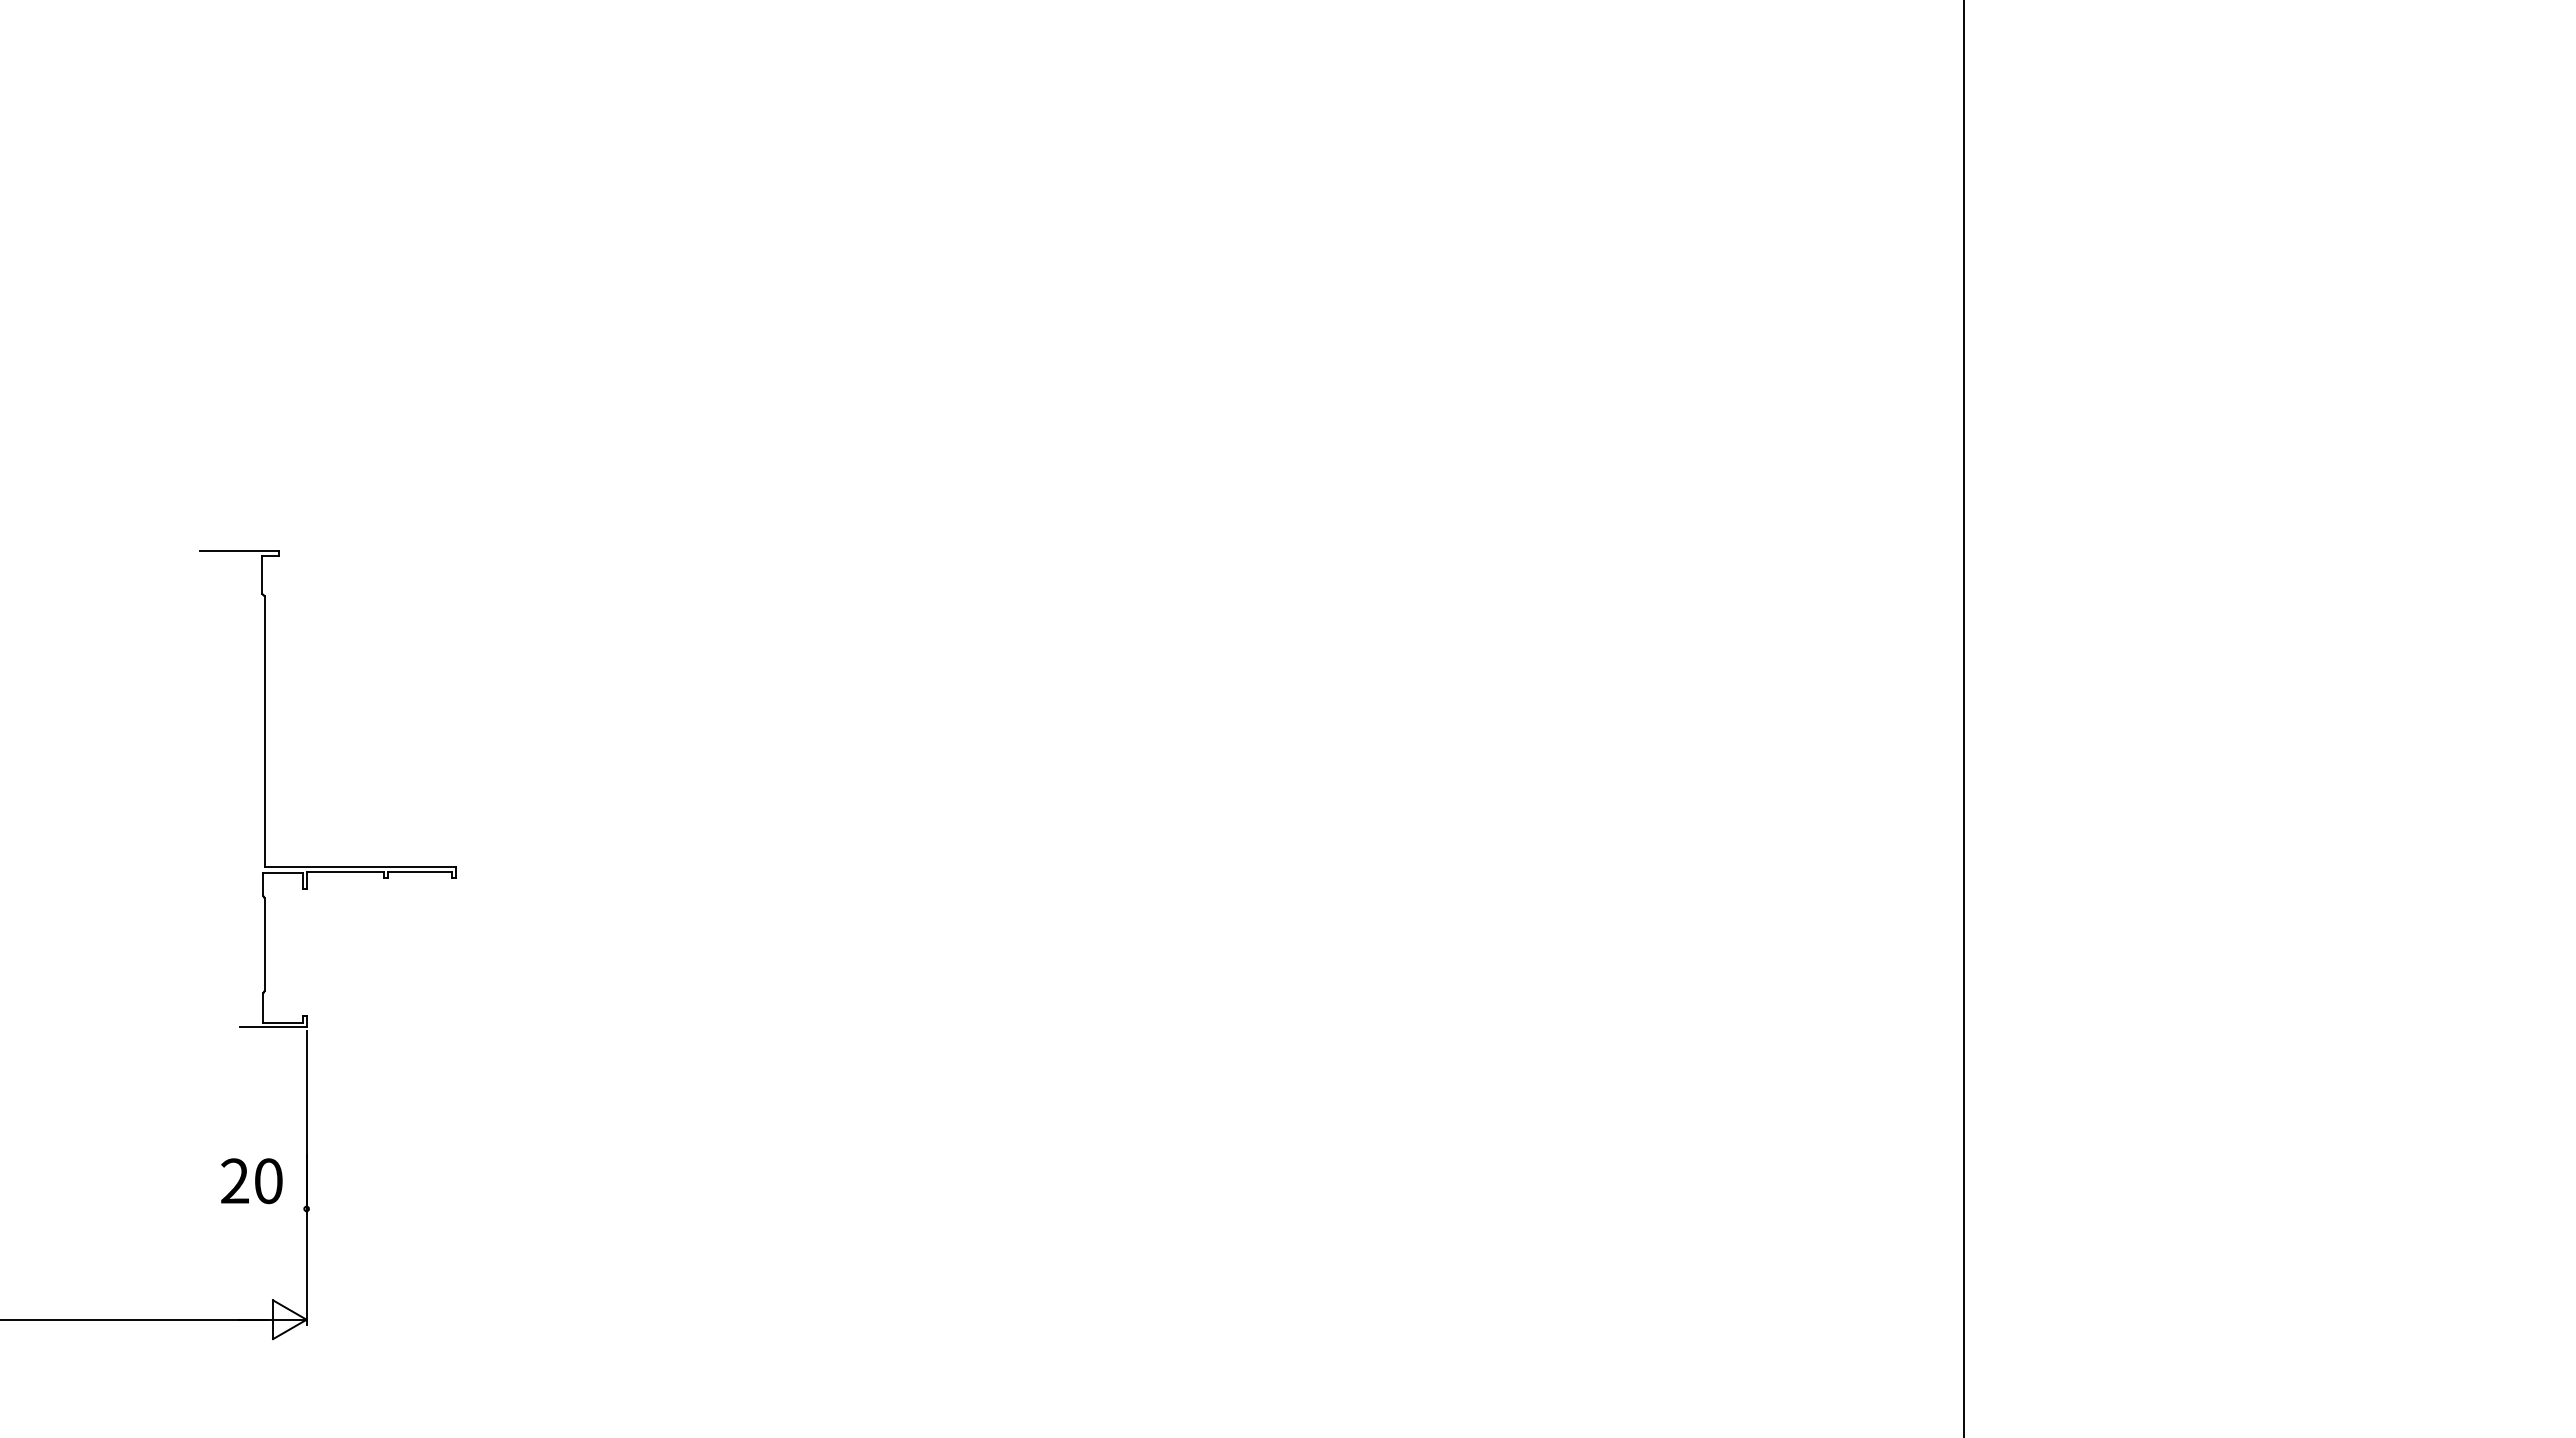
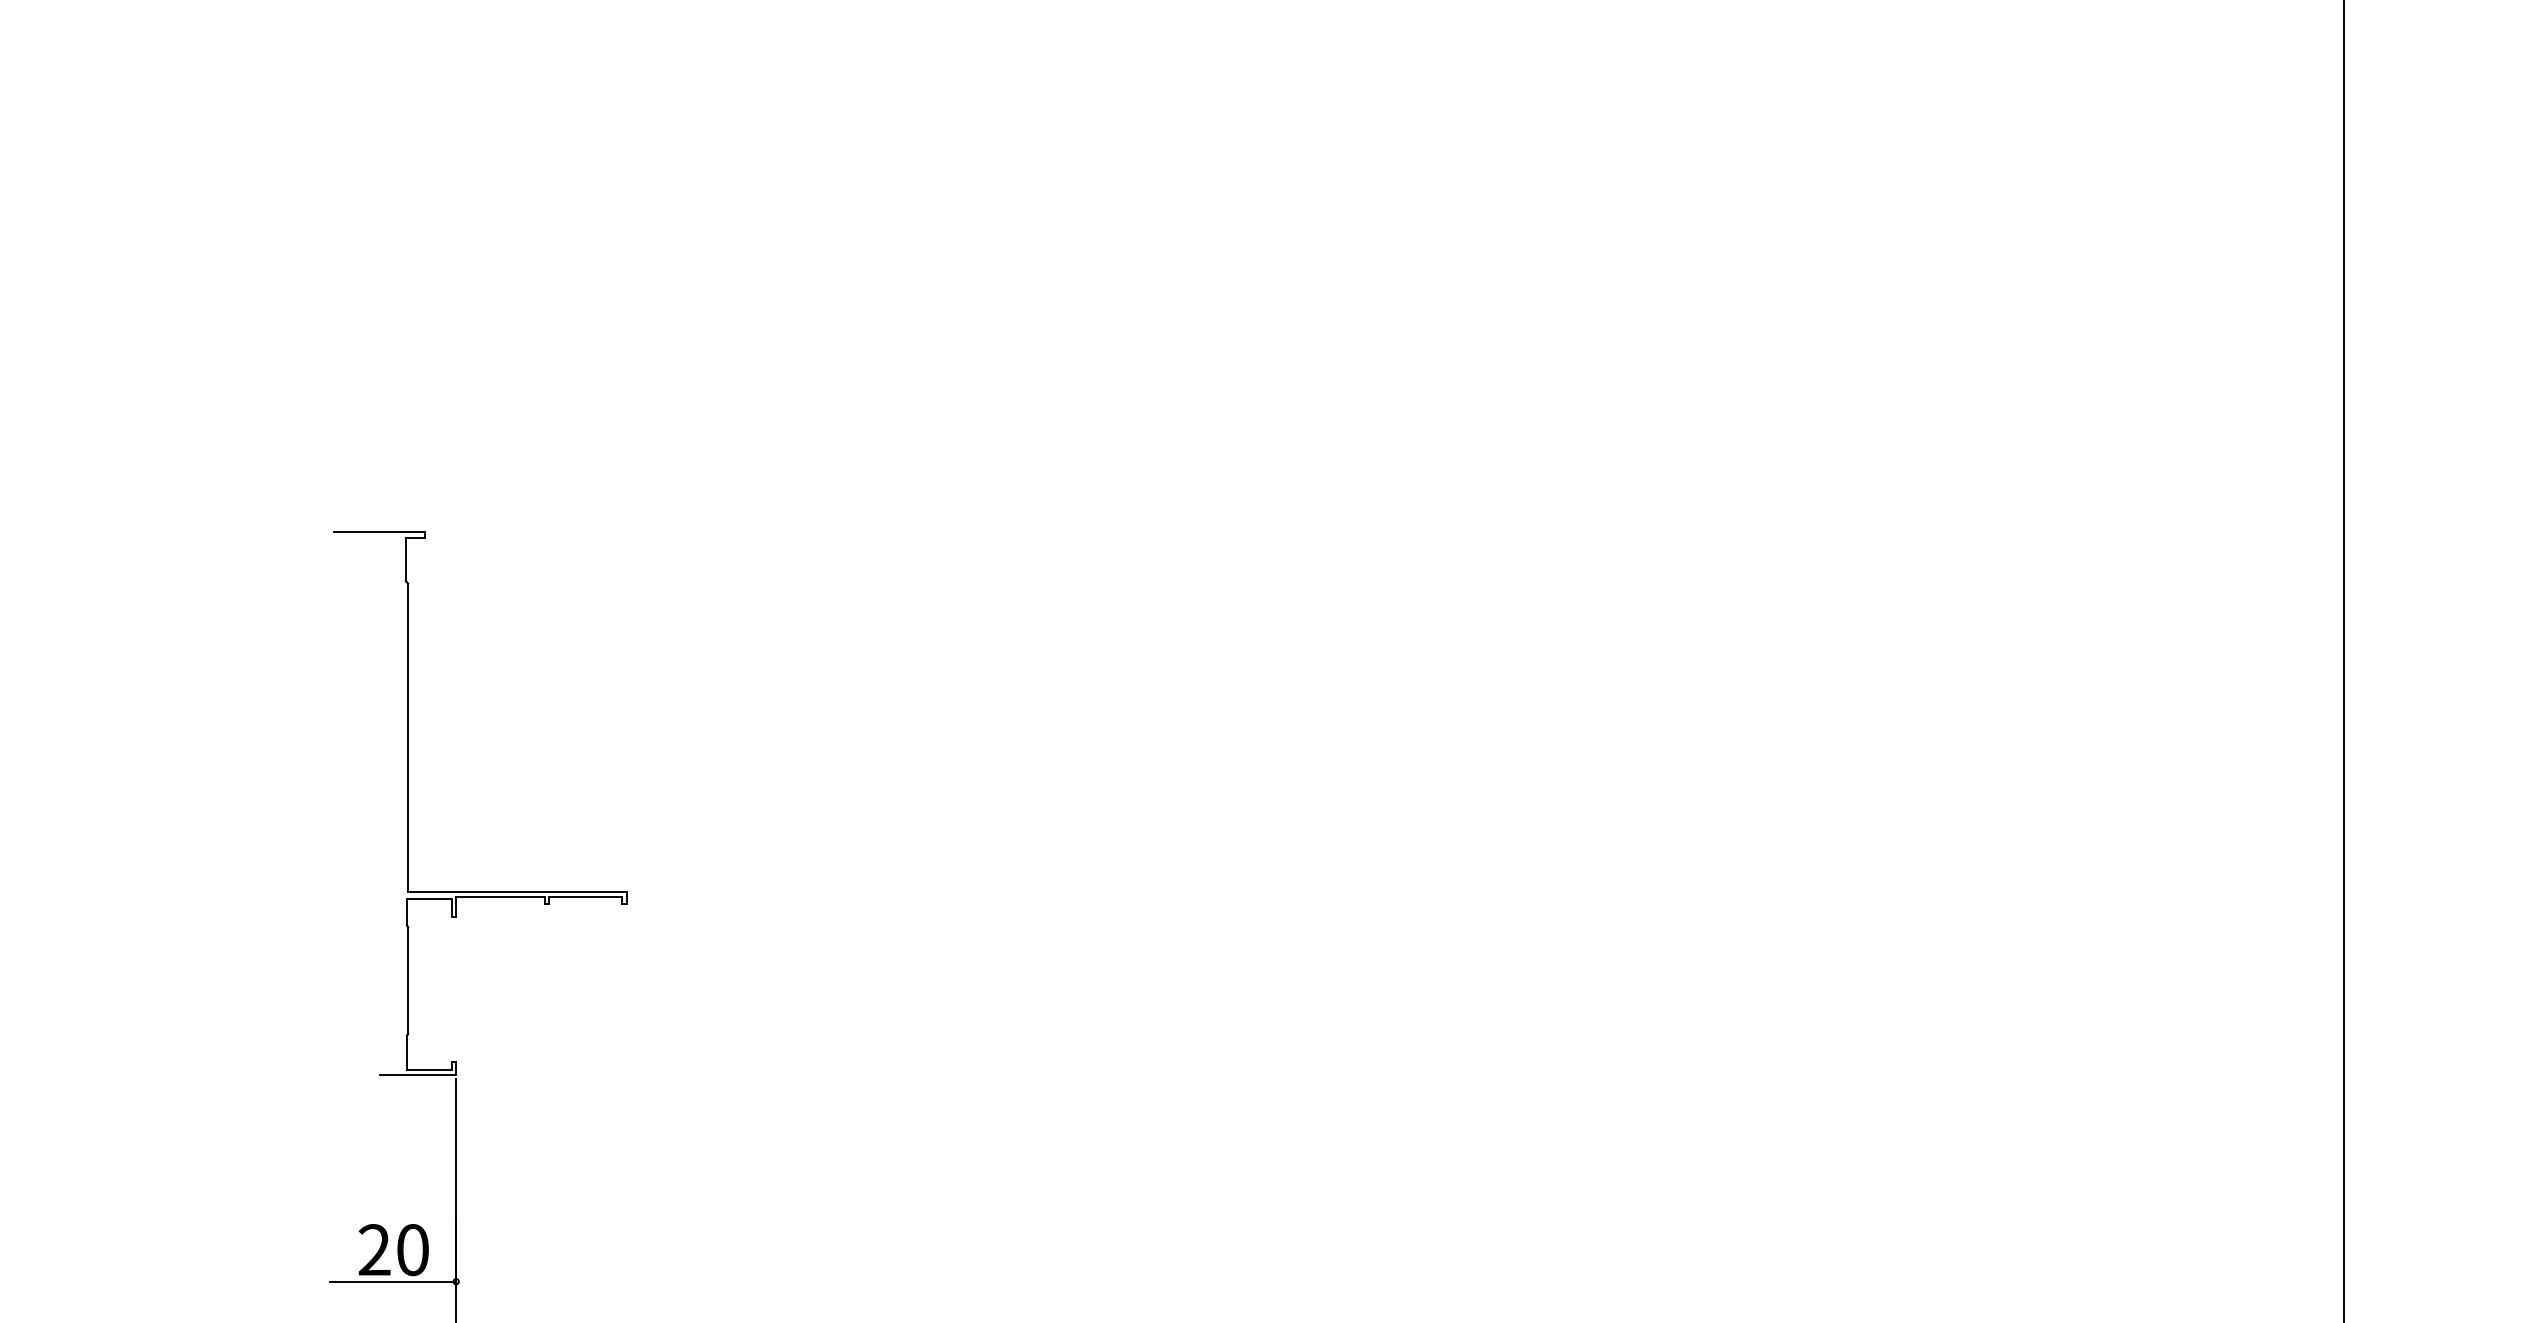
line: (250, 1208) -> (392, 1281), added

